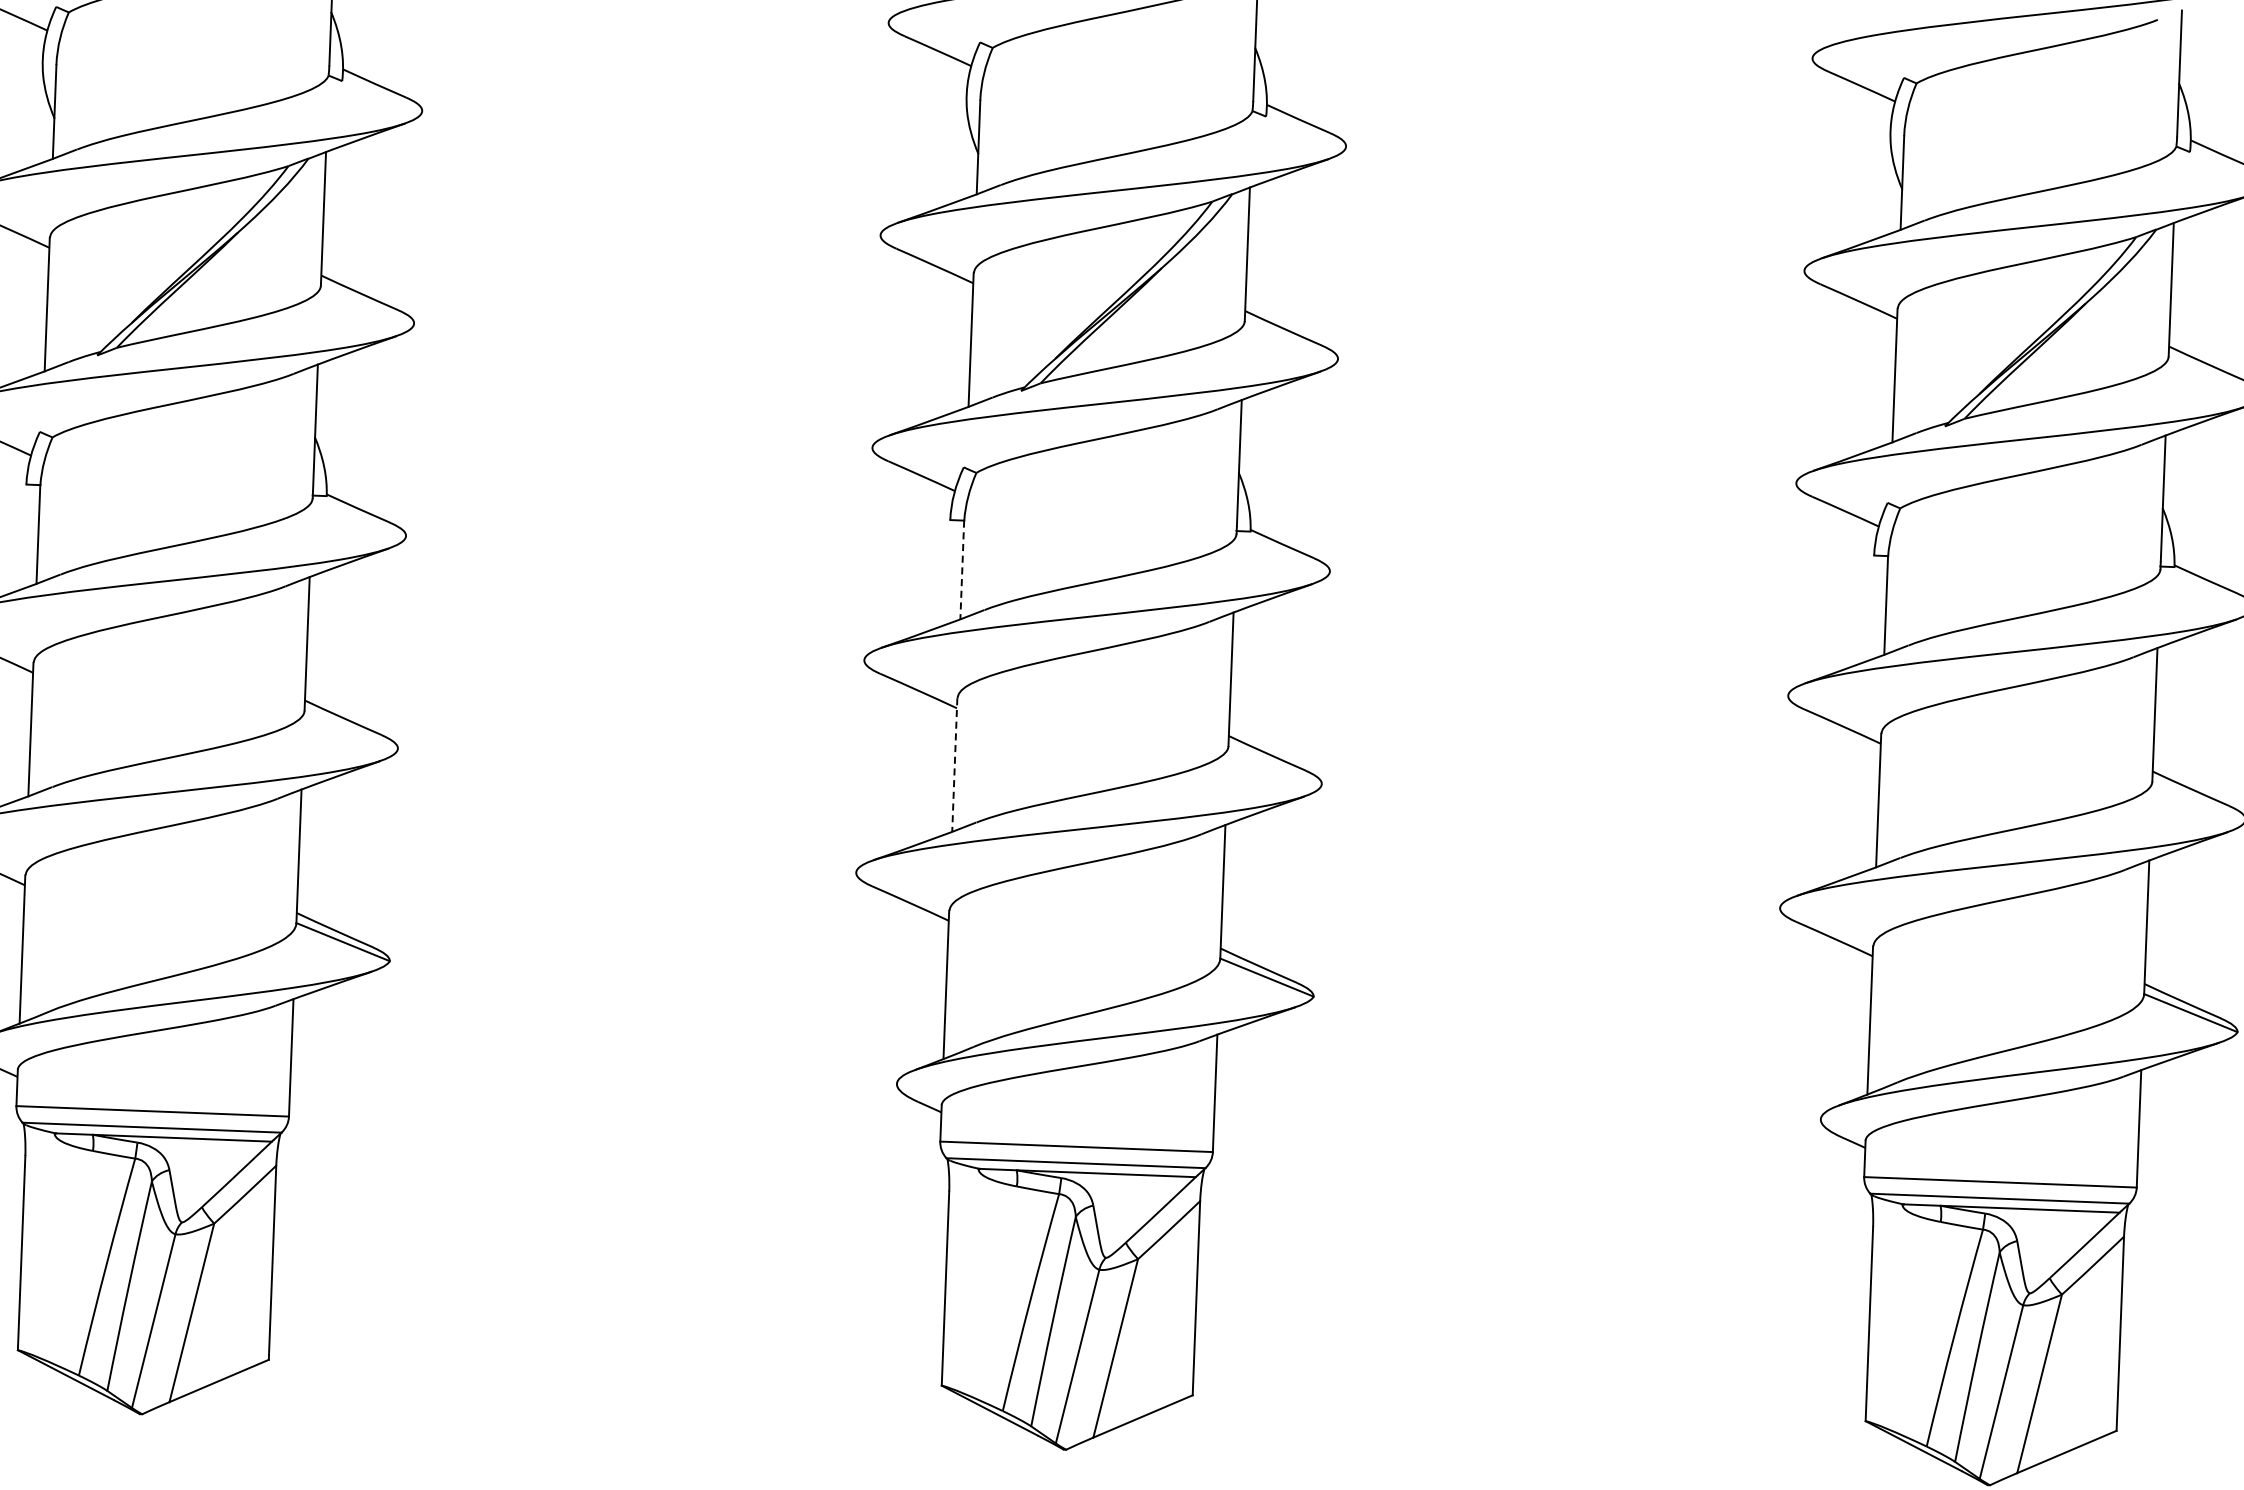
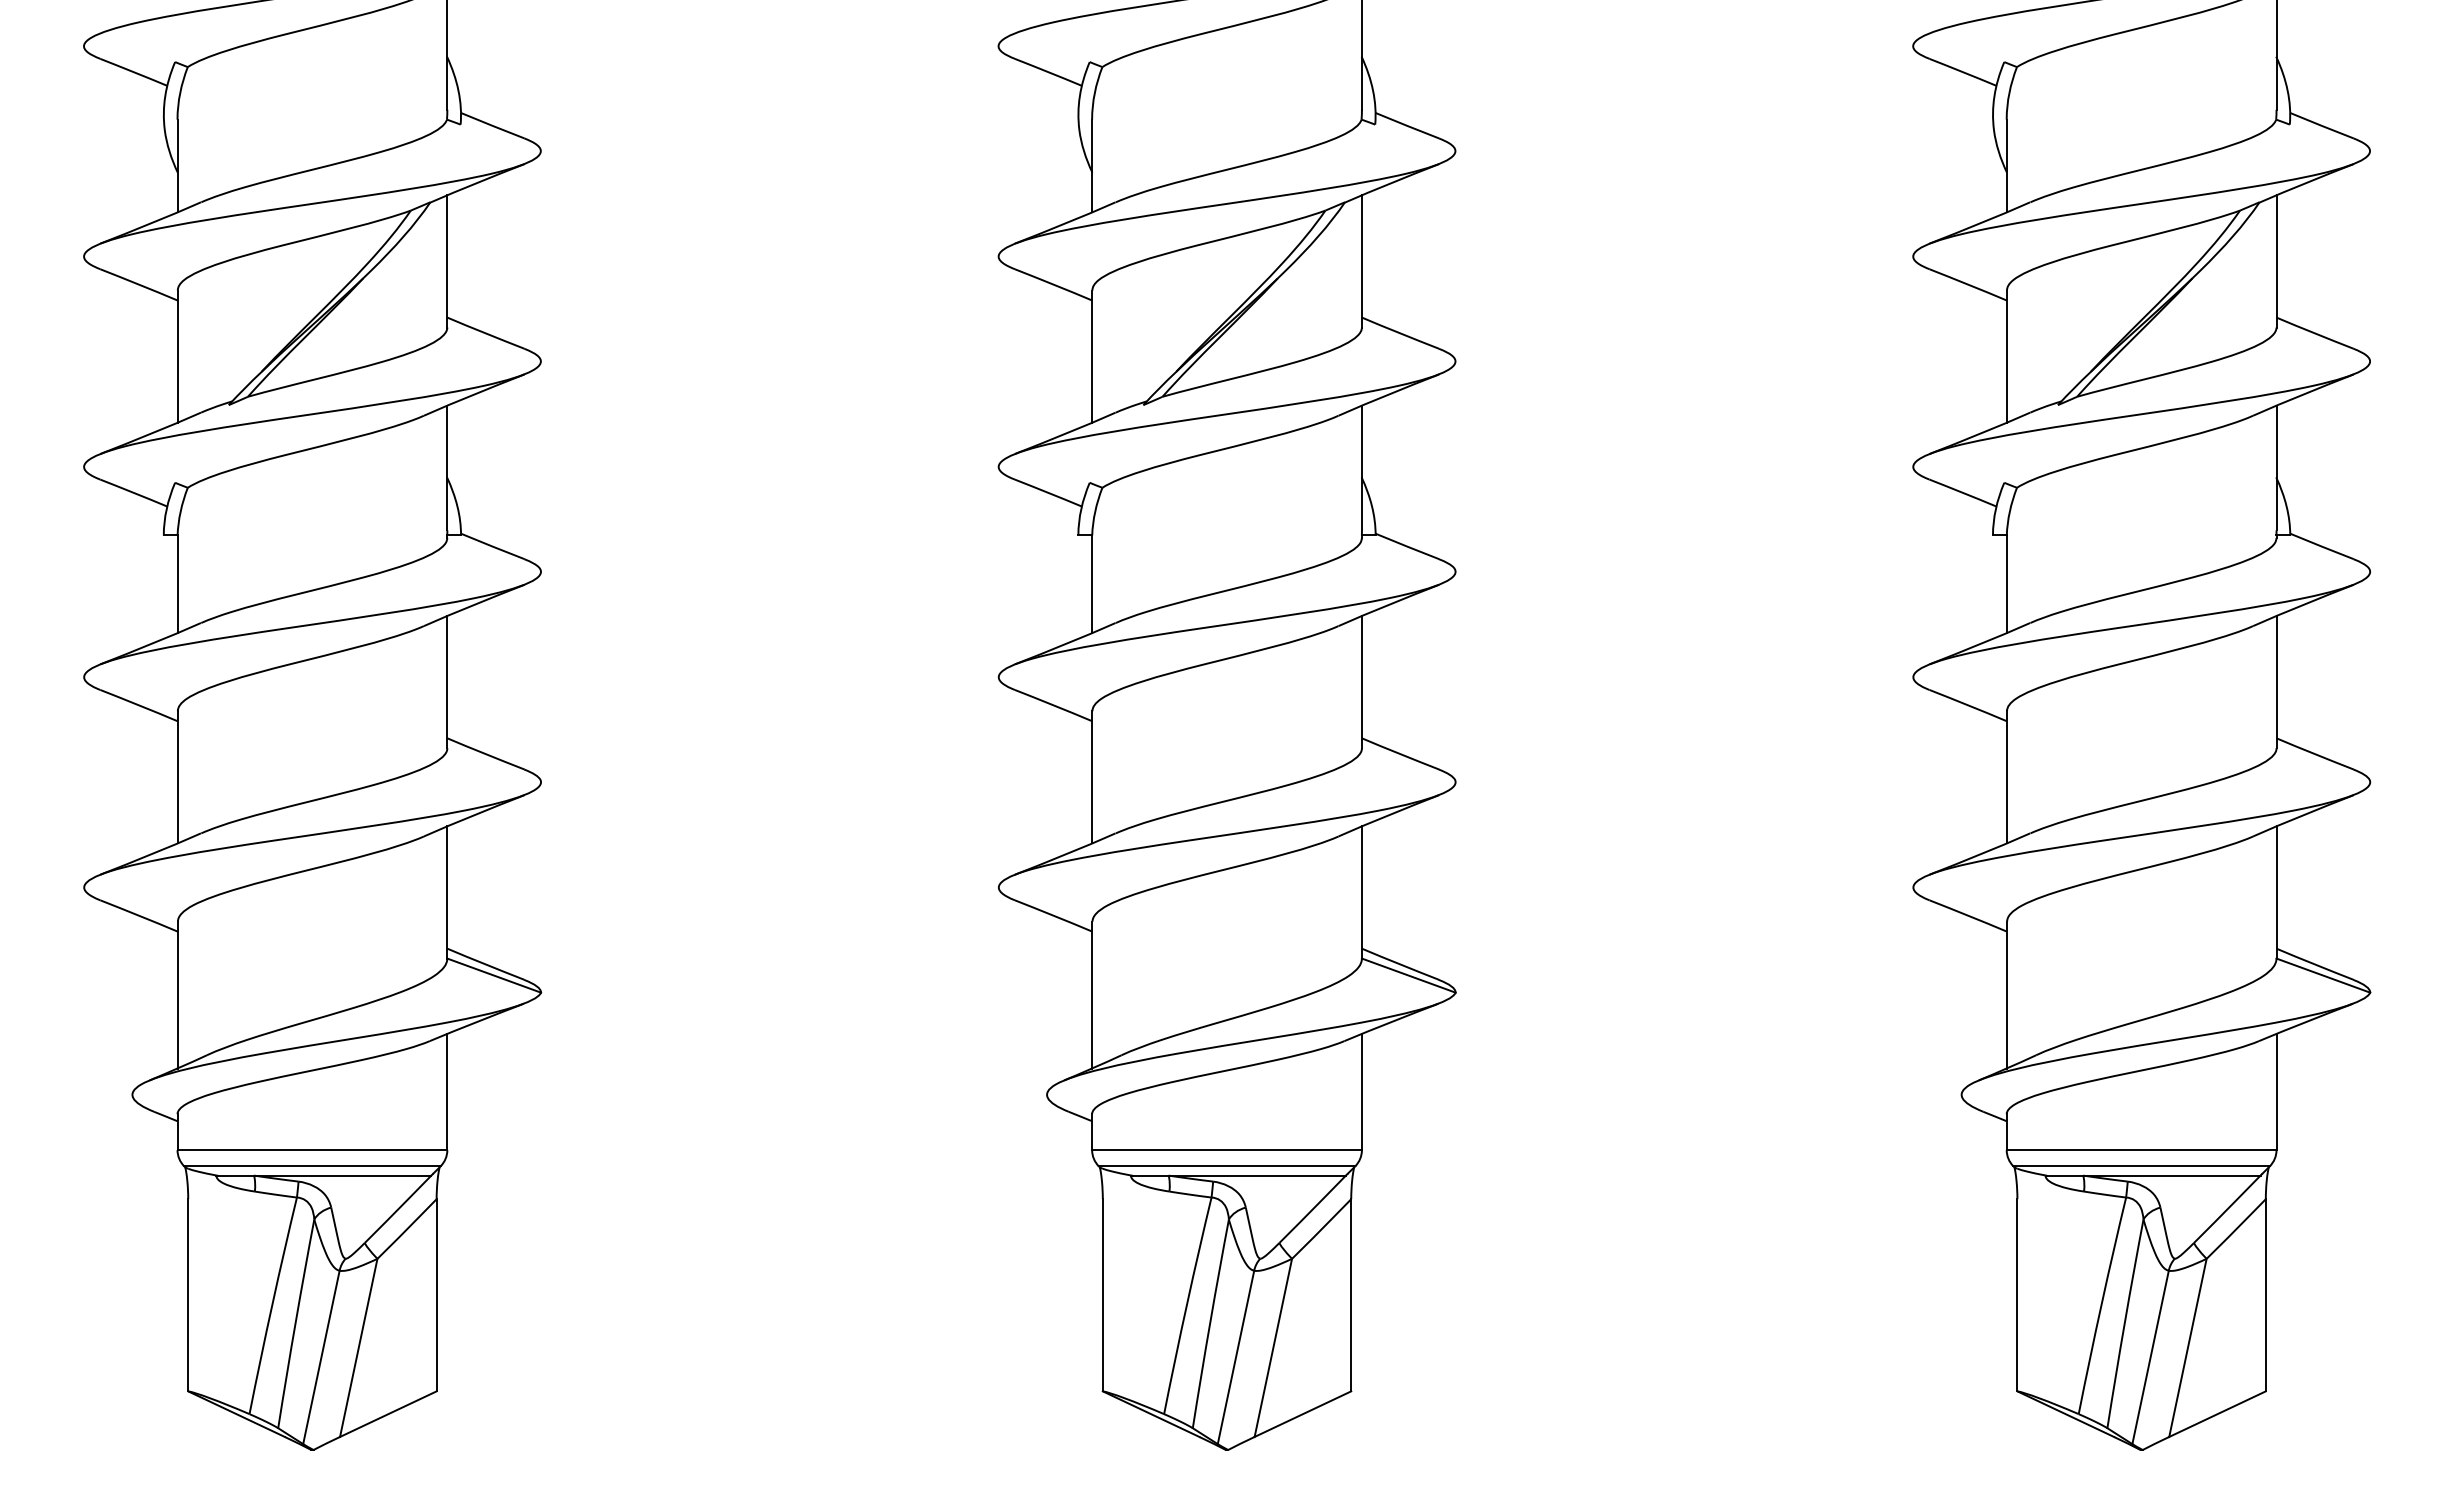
line: (962, 570) -> (1092, 584), dashed -> solid
line: (955, 765) -> (1092, 777), dashed -> solid

